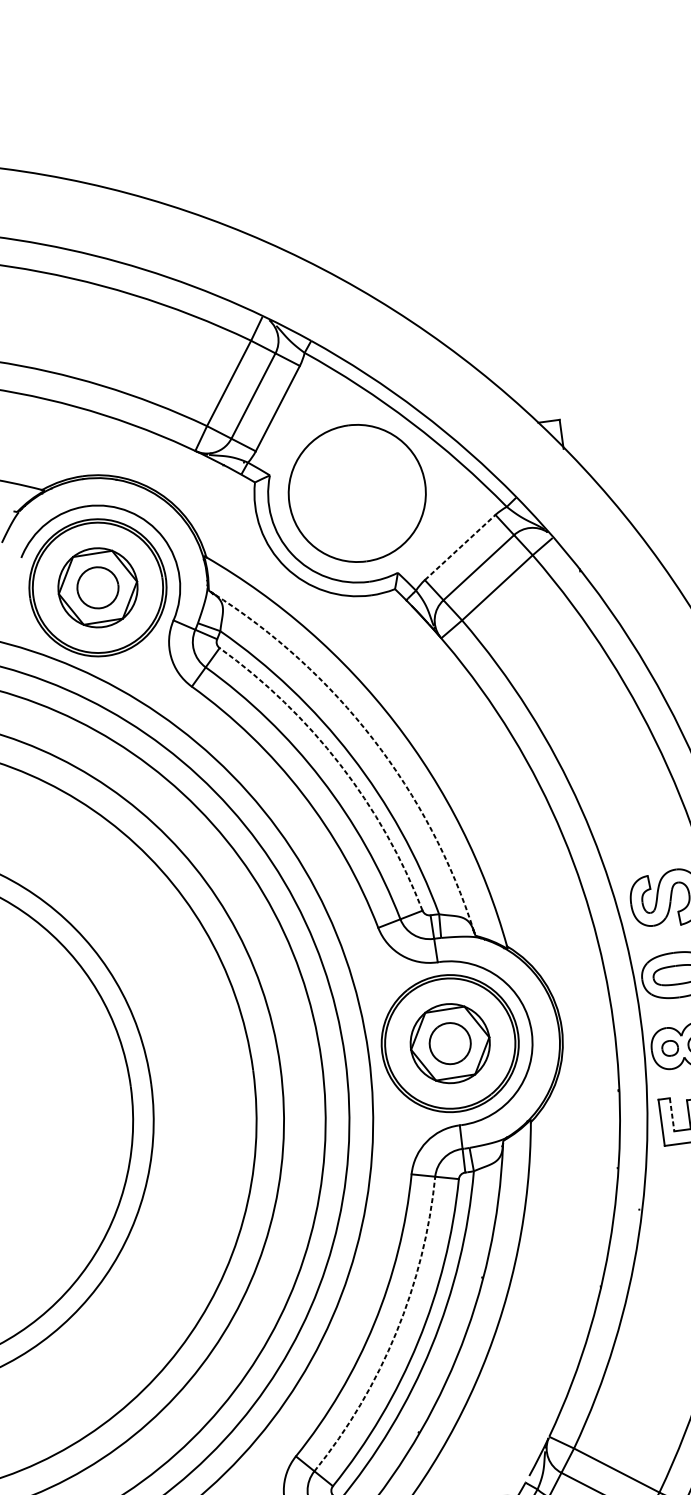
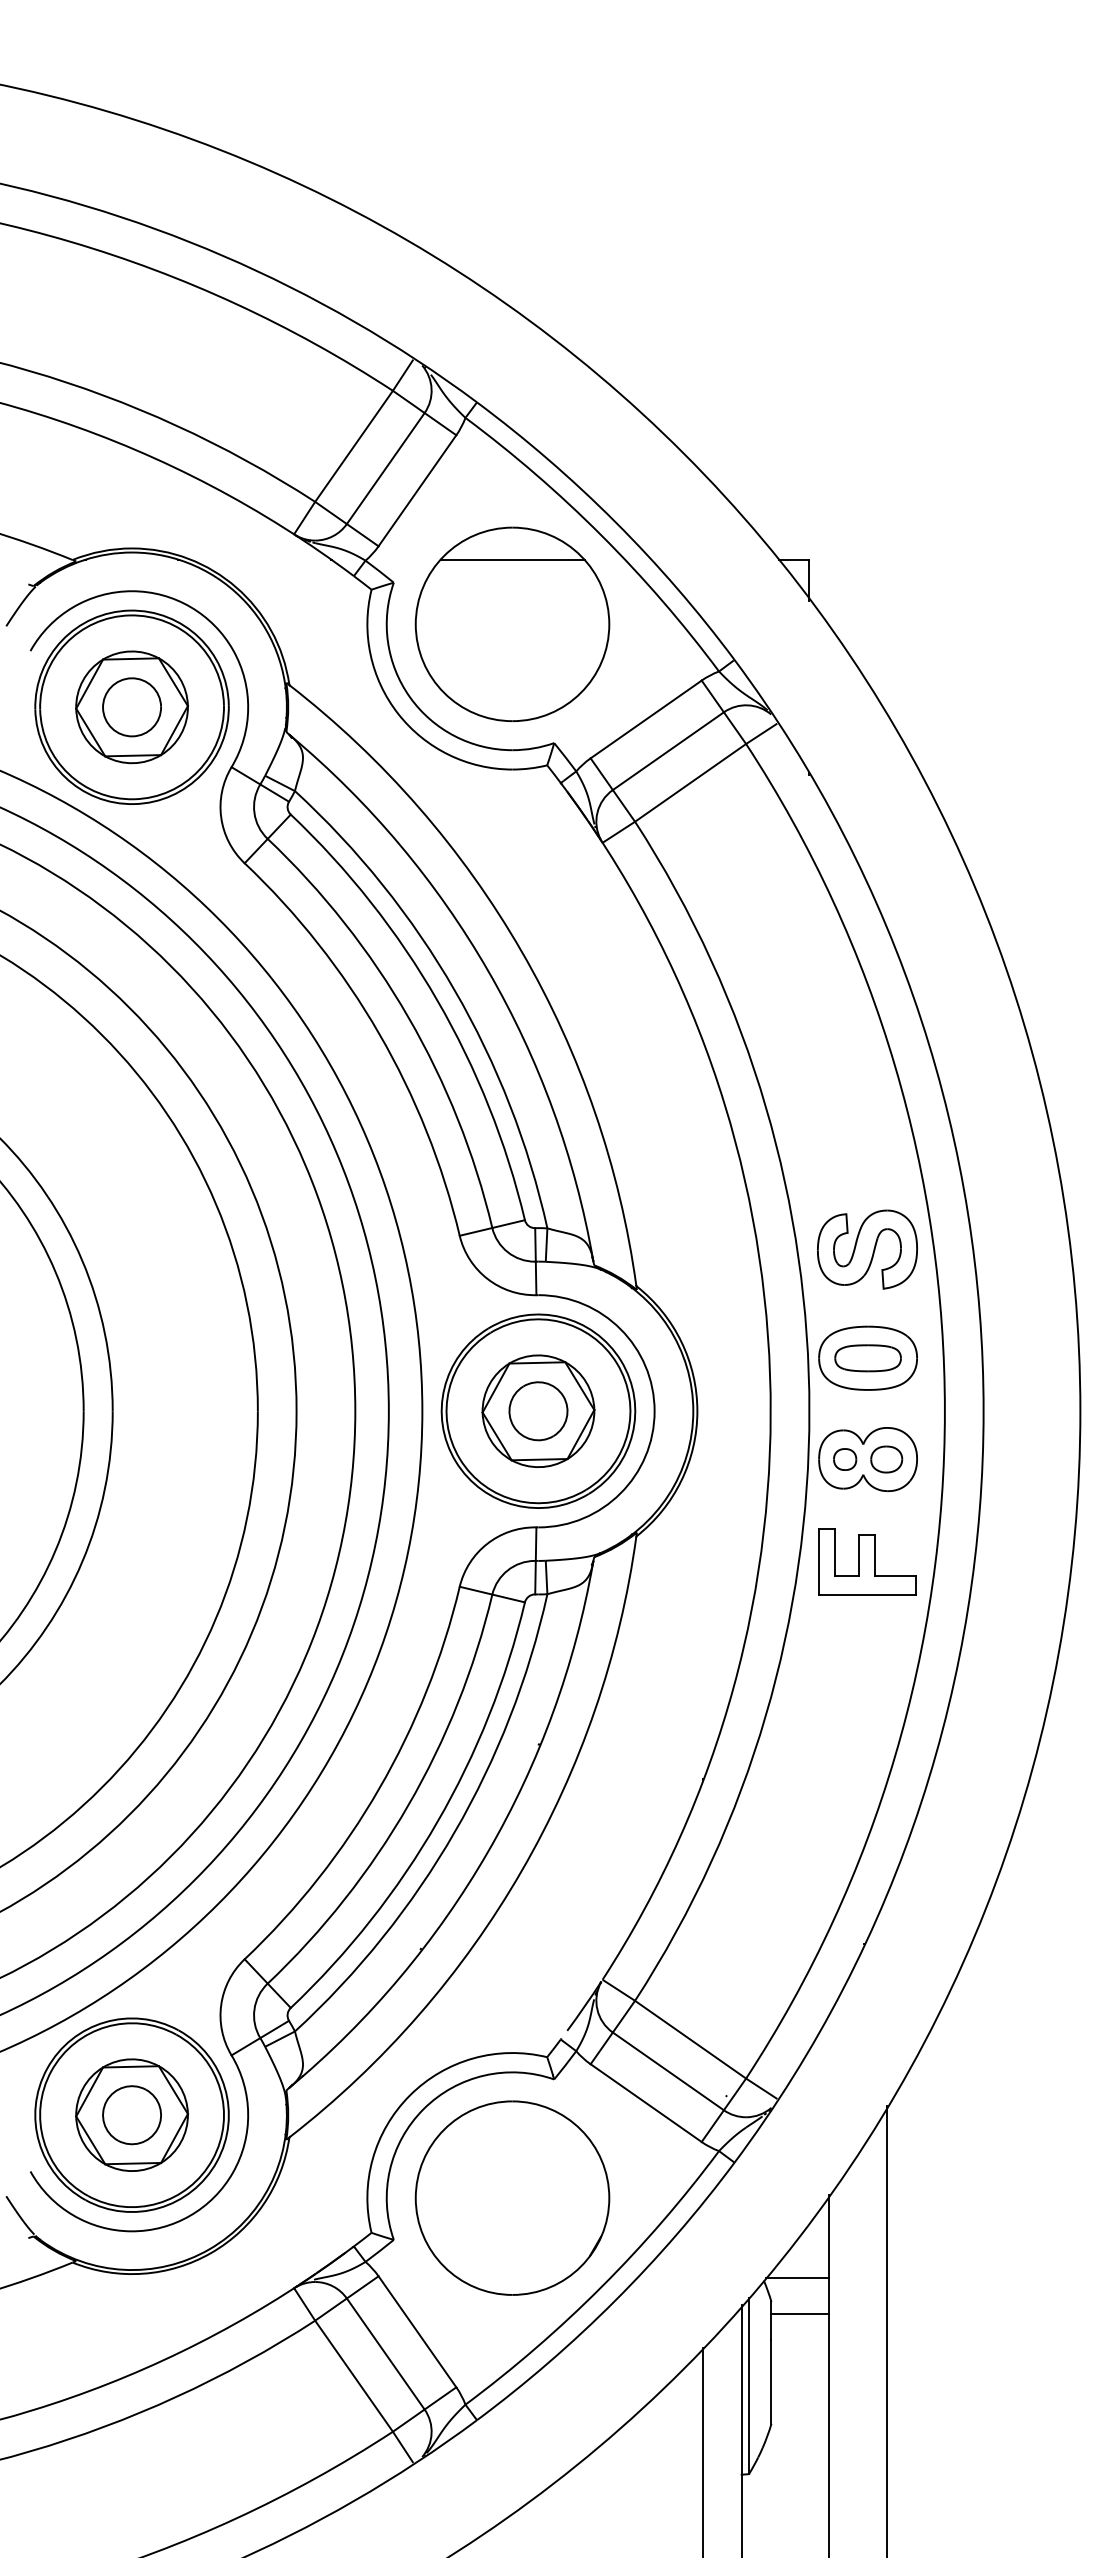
line: (351, 447) -> (512, 559), added
line: (460, 547) -> (646, 719), dashed -> solid
arc: (373, 739) -> (488, 971), dashed -> solid
arc: (340, 764) -> (437, 1000), dashed -> solid
line: (672, 1114) -> (835, 1552), dashed -> solid
arc: (396, 1332) -> (408, 1805), dashed -> solid

